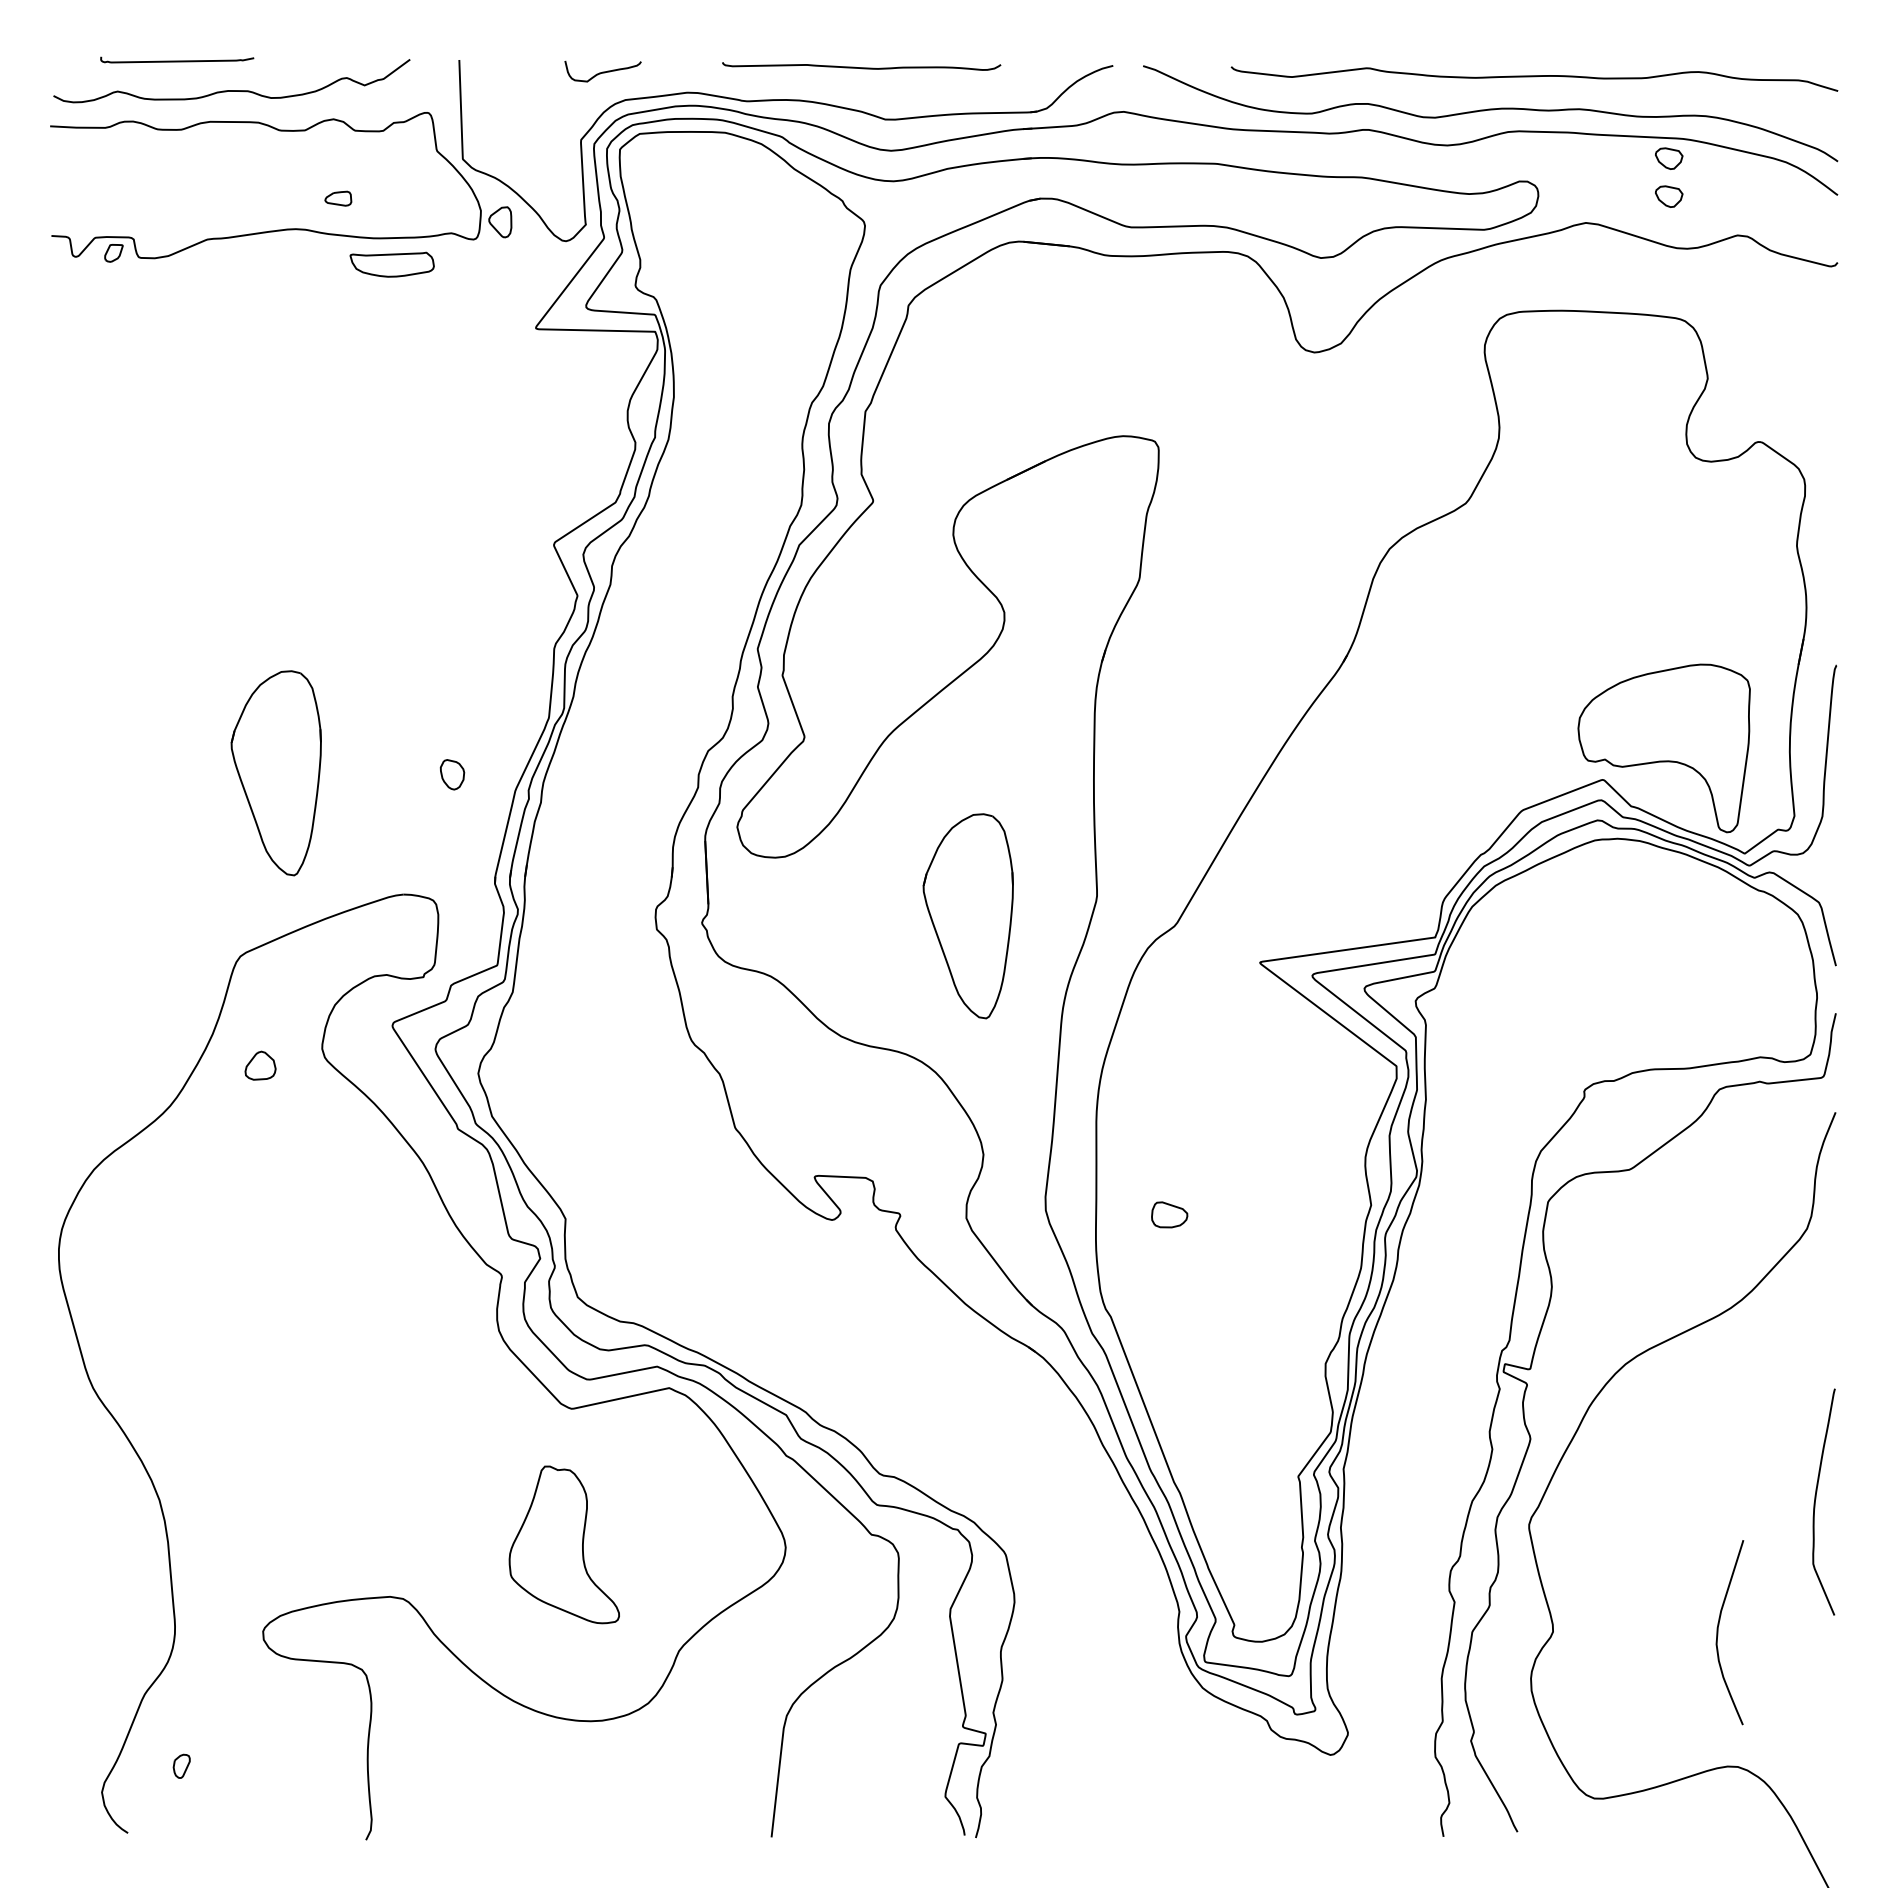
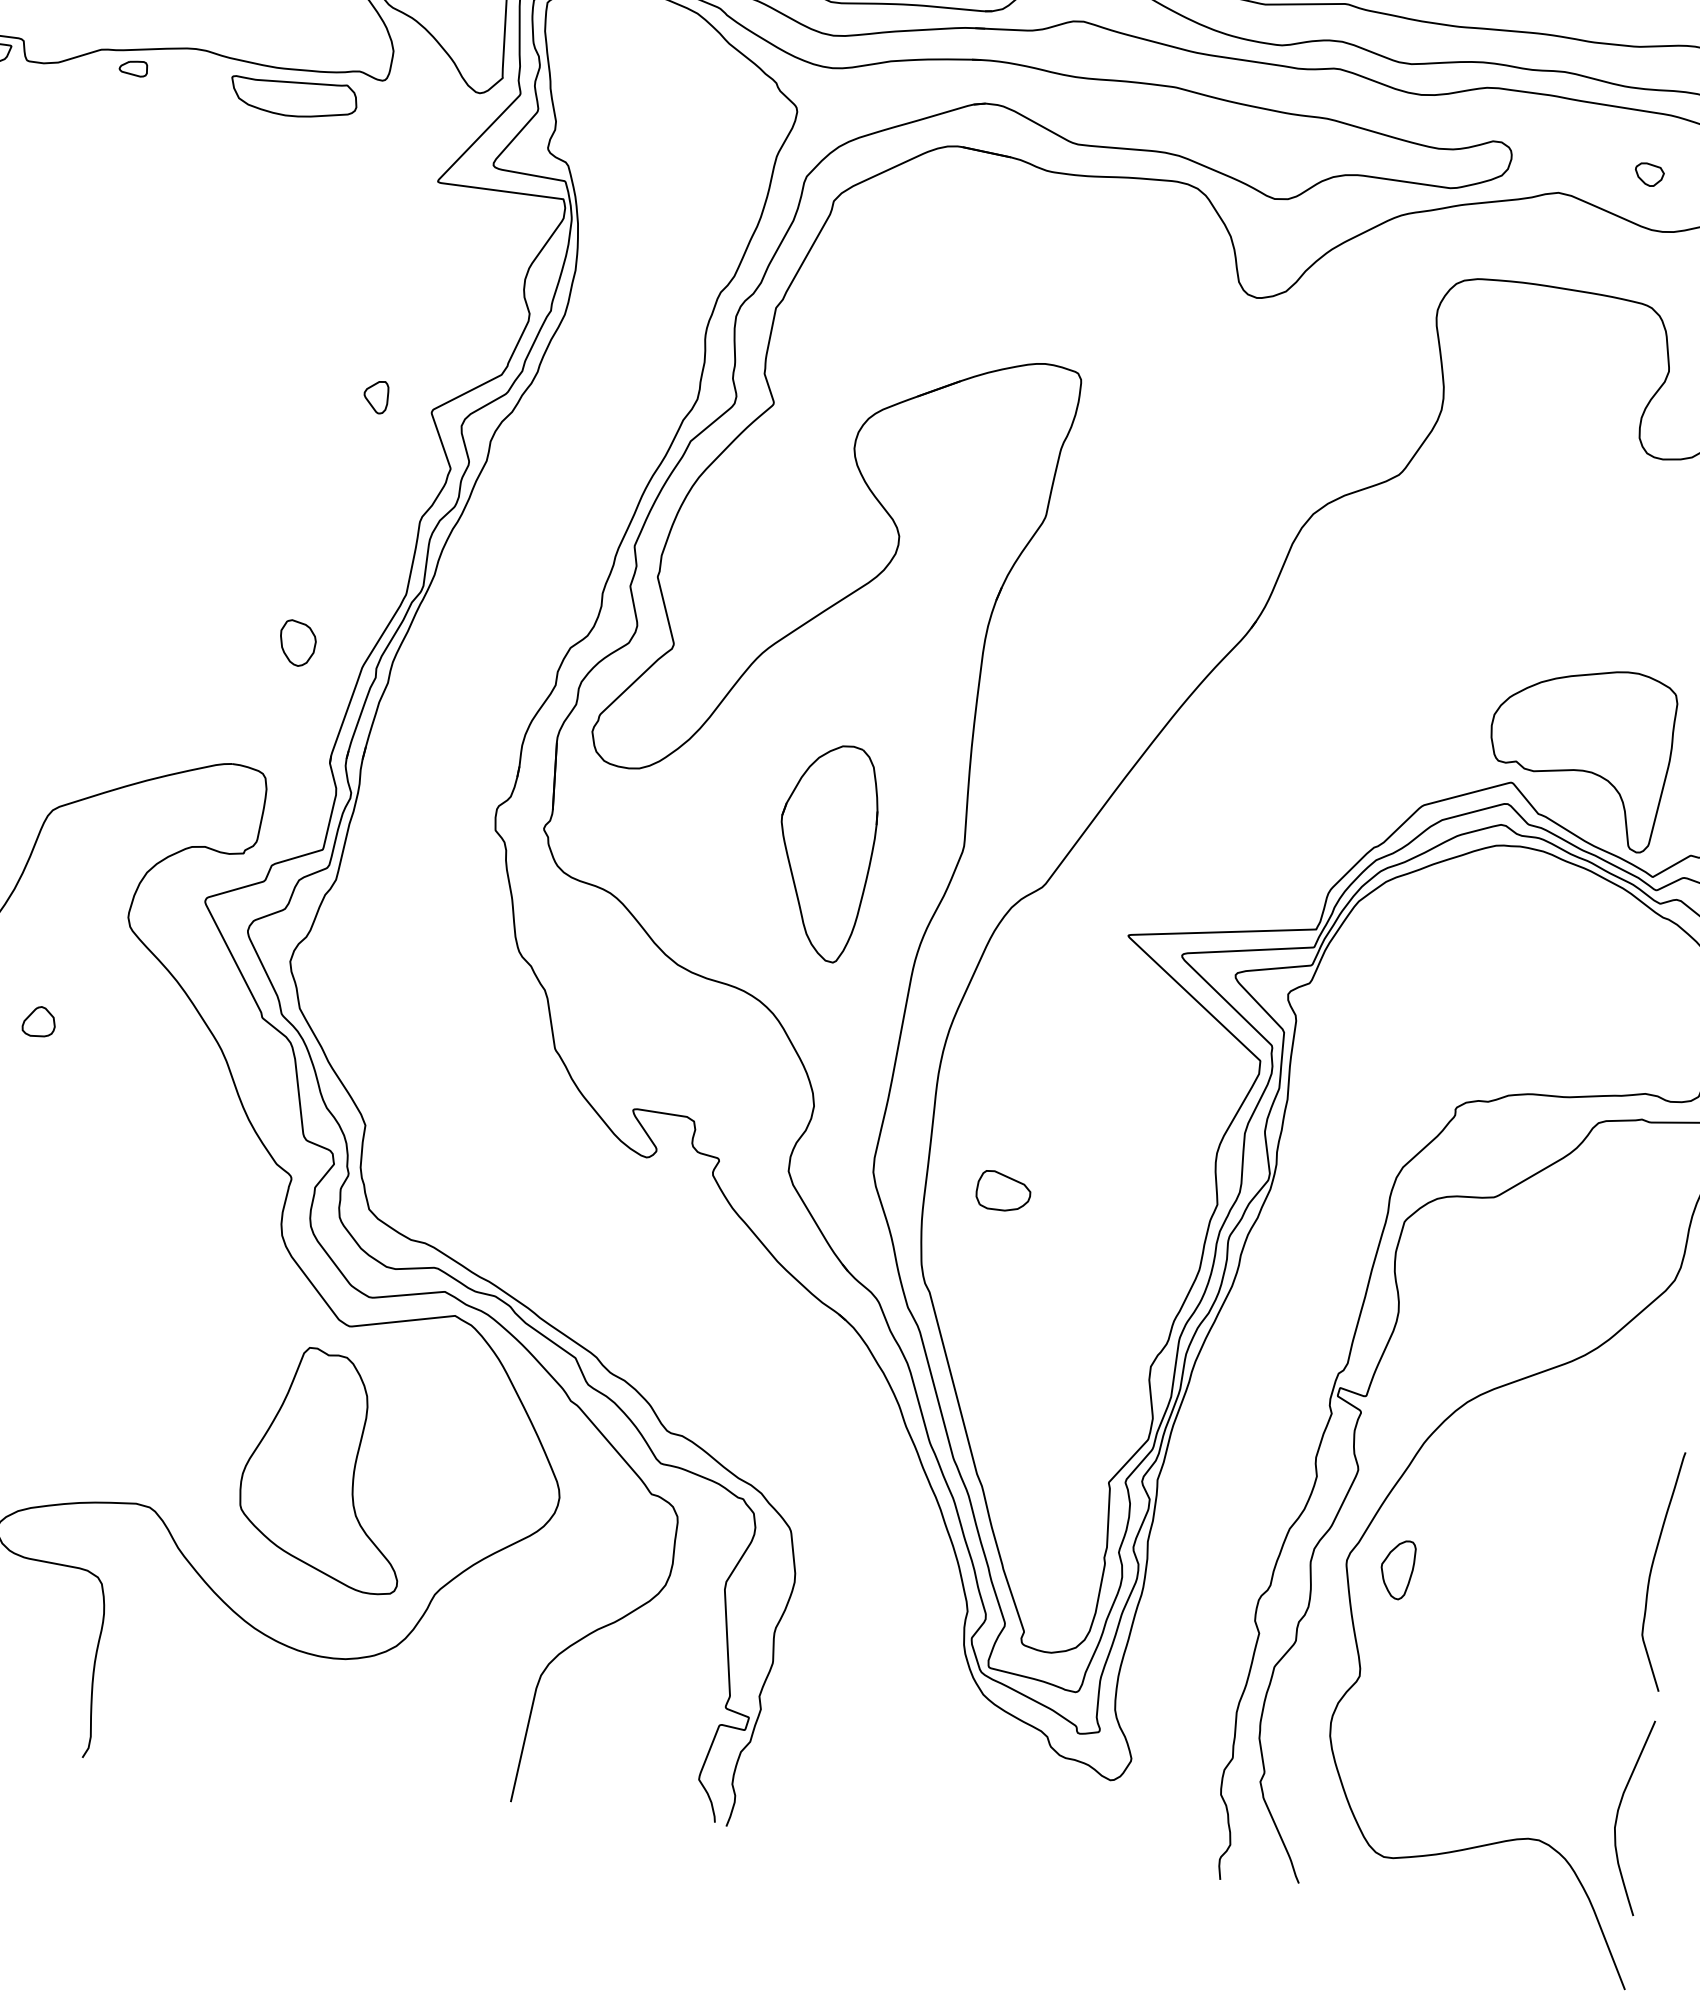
part: (1669, 158) -> (1654, 134), removed
part: (338, 198) -> (133, 68), moved
part: (500, 222) -> (376, 397), moved
part: (391, 264) -> (292, 97), size x1.43
part: (275, 773) -> (111, 621), removed
part: (452, 774) -> (297, 642), size x1.43
part: (260, 1065) -> (39, 1021), moved
part: (1169, 1214) -> (1003, 1190), size x1.43
part: (1577, 1527) -> (1397, 1568), added
part: (564, 1544) -> (326, 1468), size x1.43
curve: (1718, 1632) -> (1618, 1815), moved

